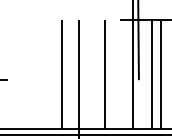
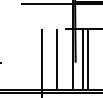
line: (62, 74) -> (32, 59), removed

